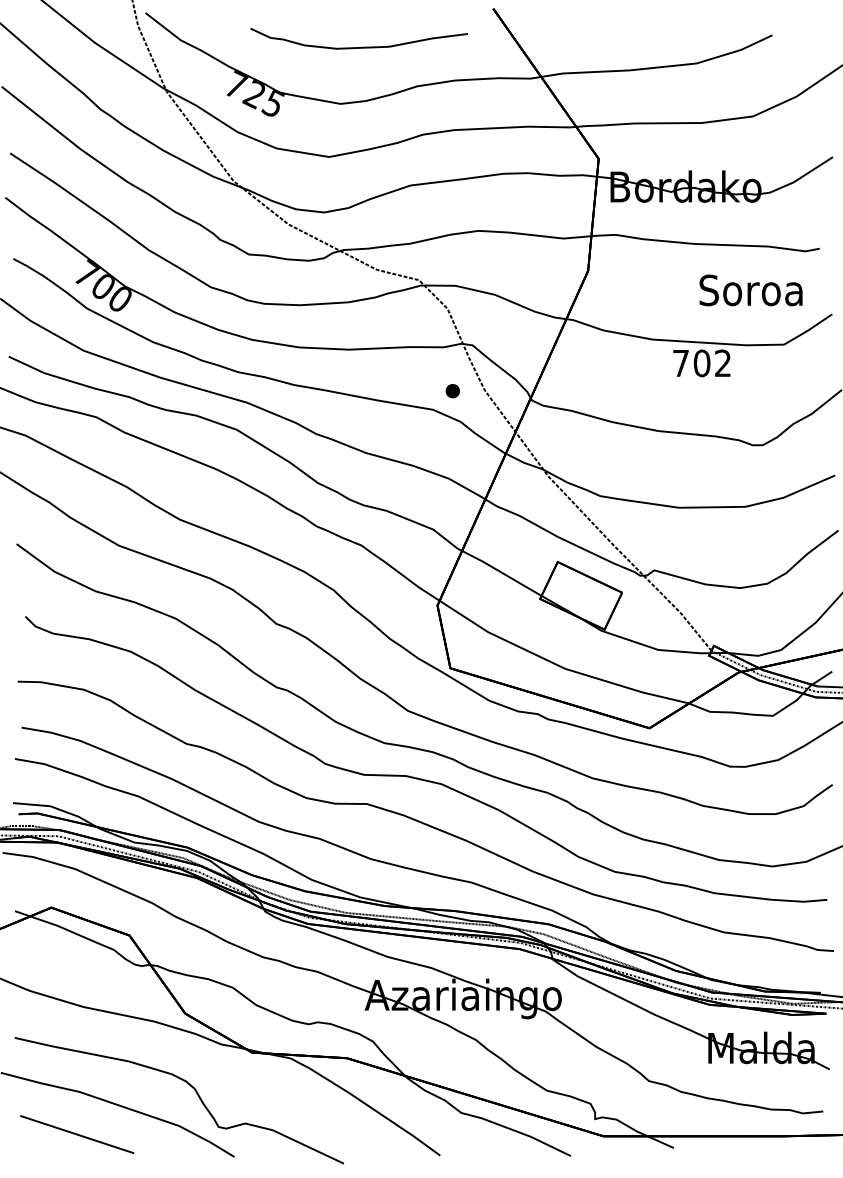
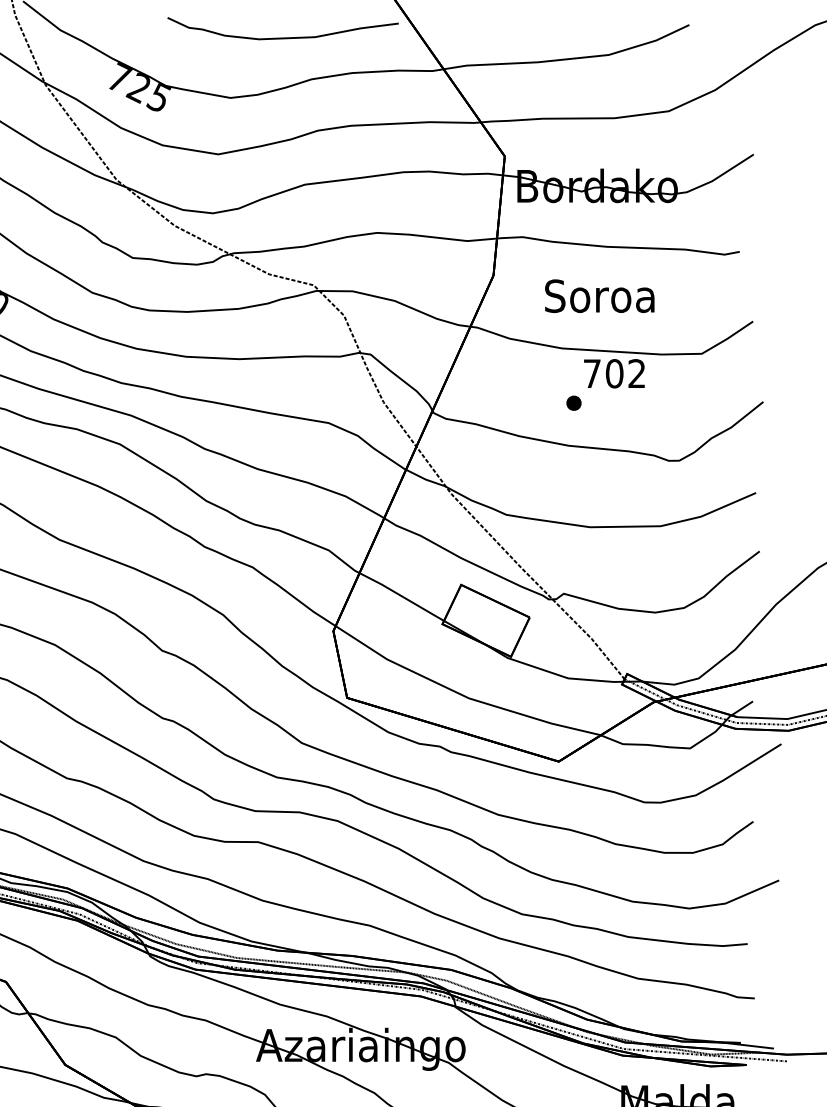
curve: (361, 46) -> (285, 36), moved
text: (750, 290) -> (599, 296), moved
part: (452, 391) -> (573, 403), moved

